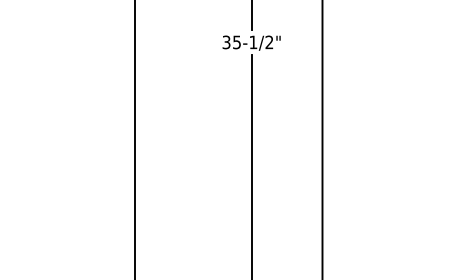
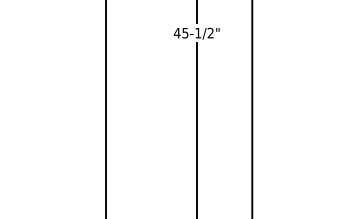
text: (225, 41) -> (176, 32), 35-1/2" -> 45-1/2"

